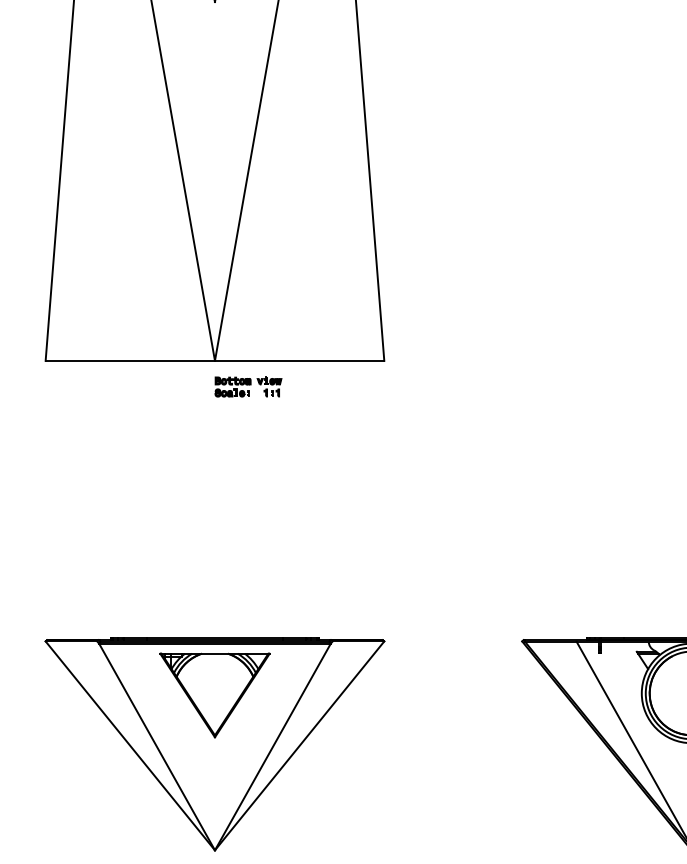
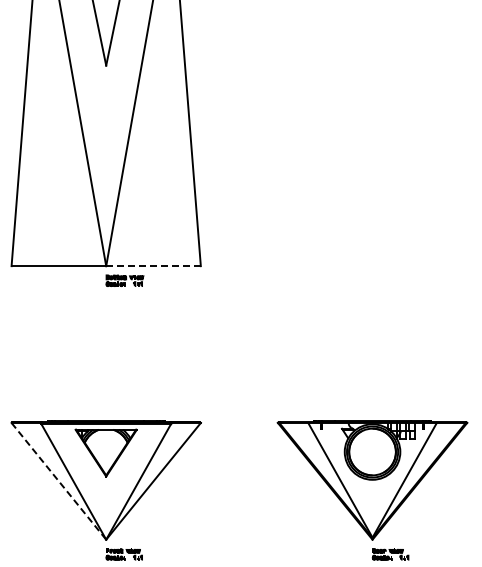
line: (299, 361) -> (153, 266), solid -> dashed
line: (131, 746) -> (59, 481), solid -> dashed

